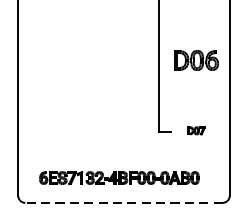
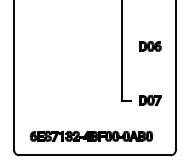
part: (196, 60) -> (150, 46), size x0.62
part: (196, 129) -> (150, 99), size x1.67
line: (123, 203) -> (94, 155), dashed -> solid

